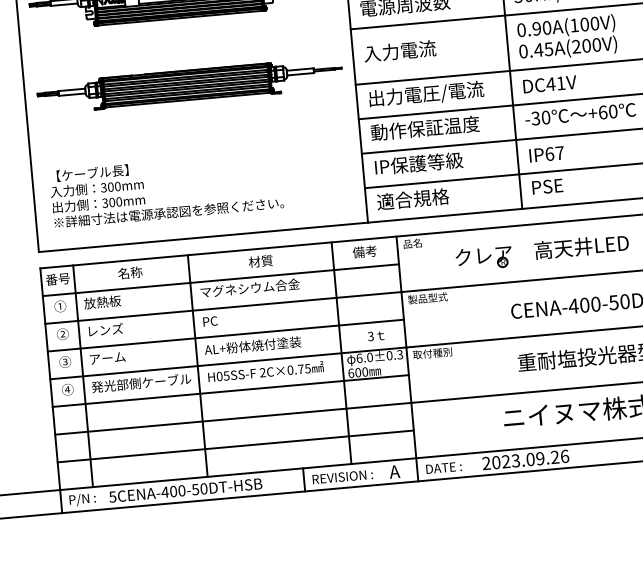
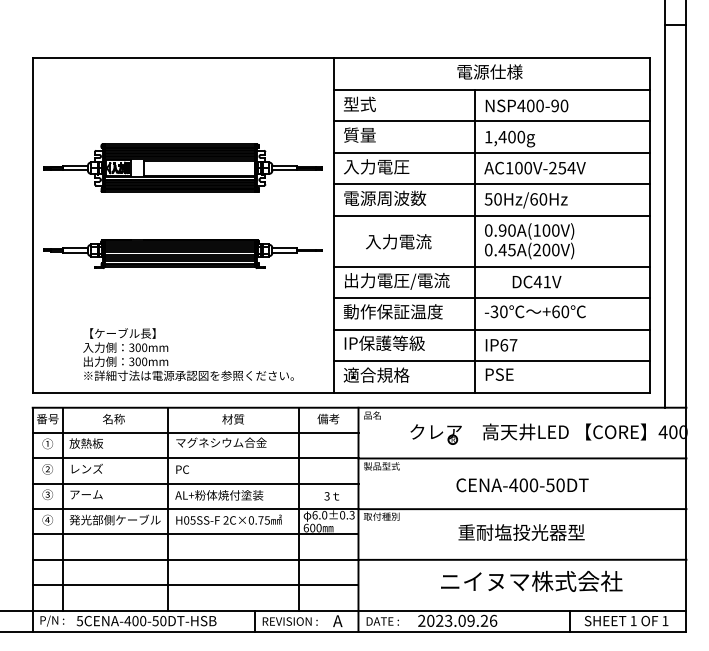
text: (399, 50) -> (398, 241), moved
text: (549, 83) -> (536, 281), moved
text: (166, 189) -> (188, 354), moved

